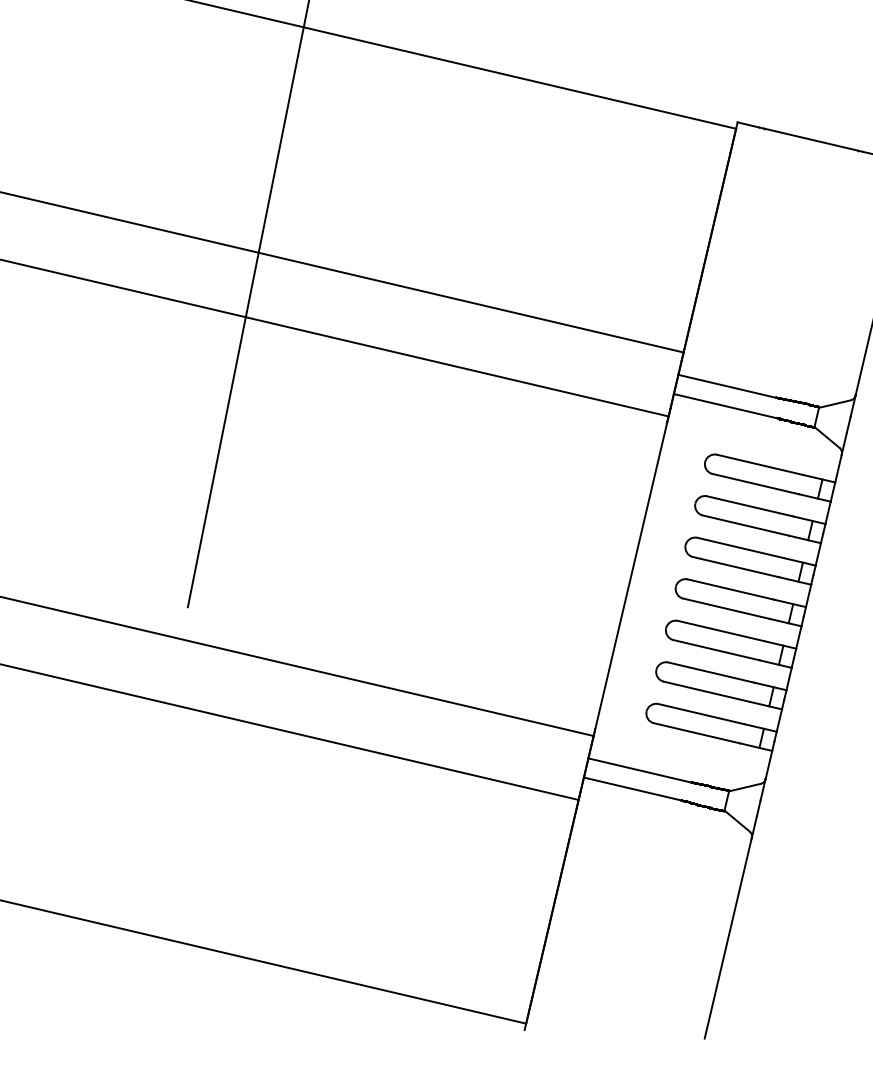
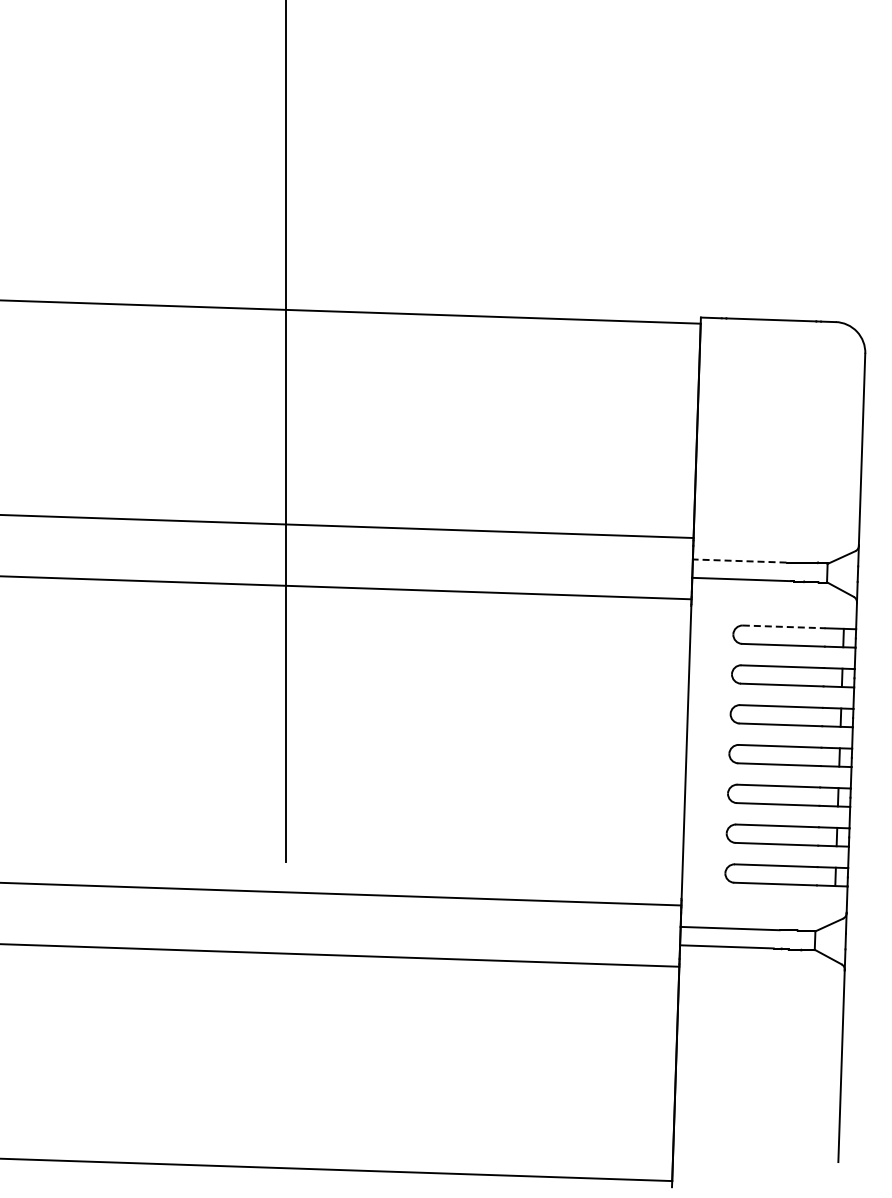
line: (726, 386) -> (739, 561), solid -> dashed
line: (760, 464) -> (784, 626), solid -> dashed

